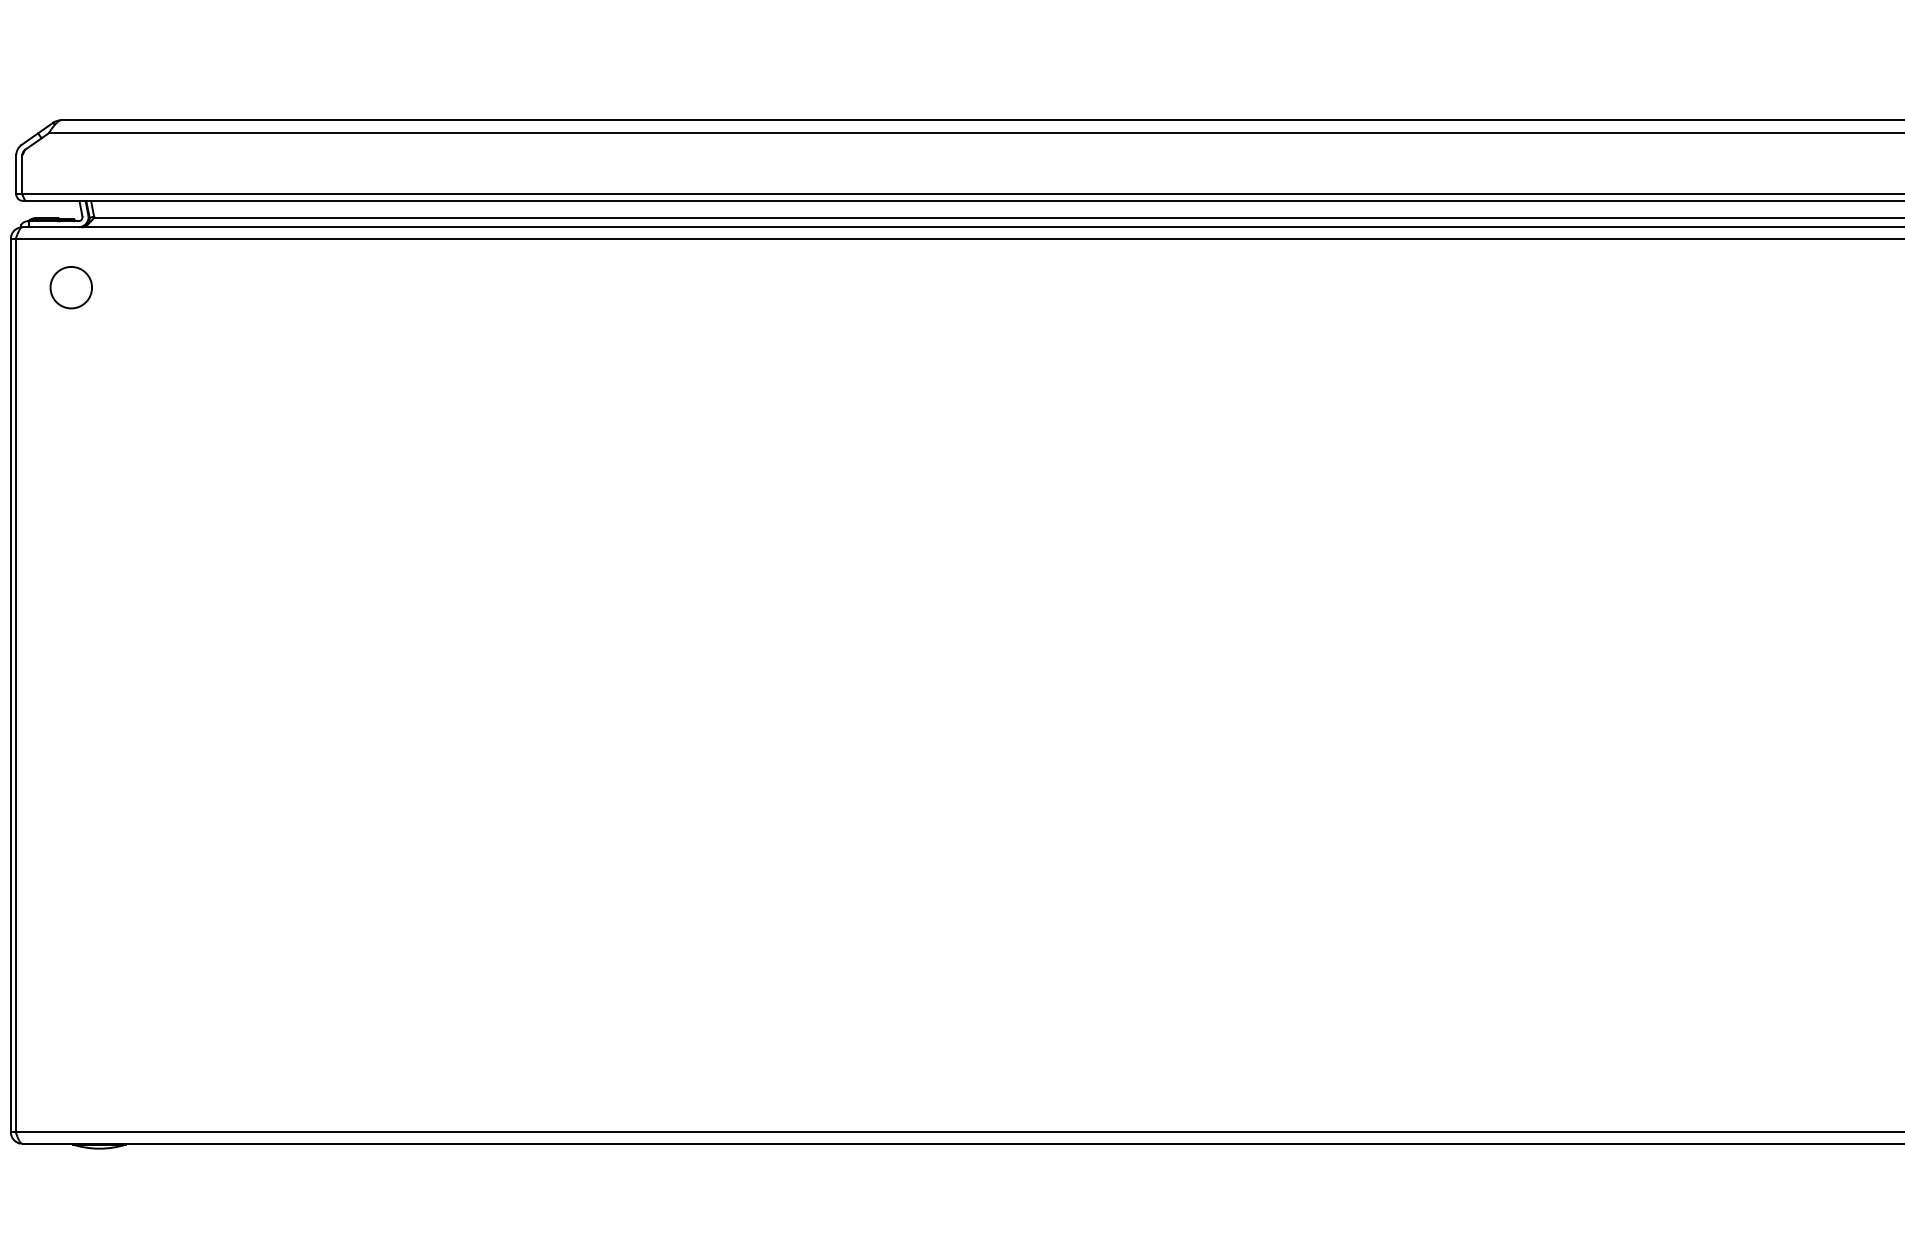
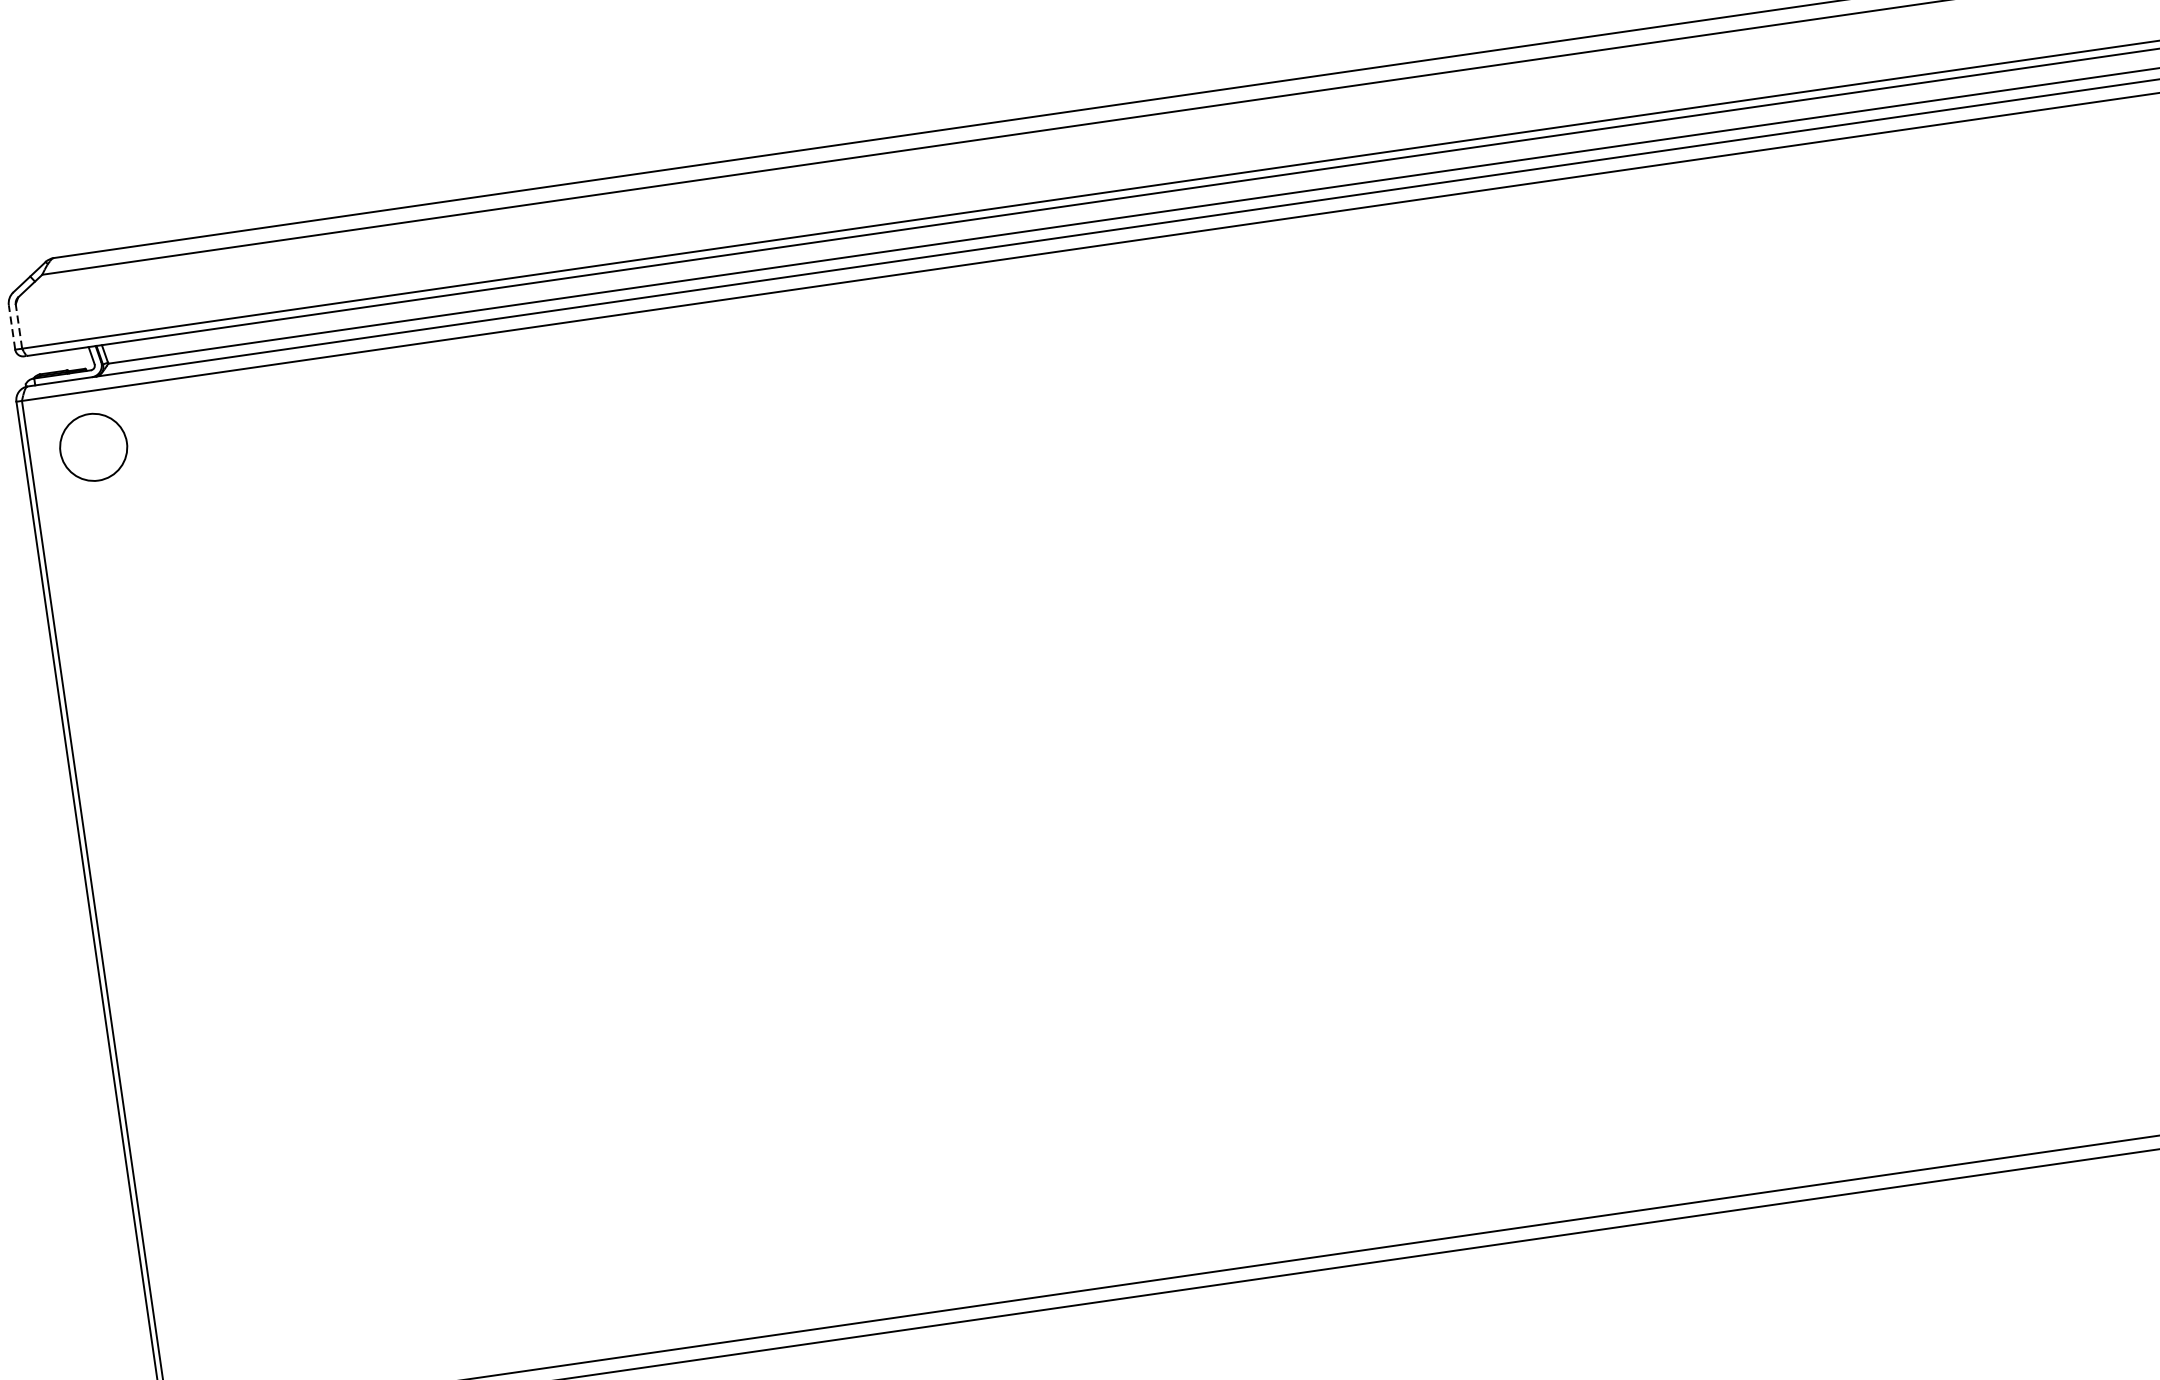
line: (16, 174) -> (12, 327), solid -> dashed
line: (22, 174) -> (19, 326), solid -> dashed
circle: (70, 287) -> (92, 447), size x1.4

